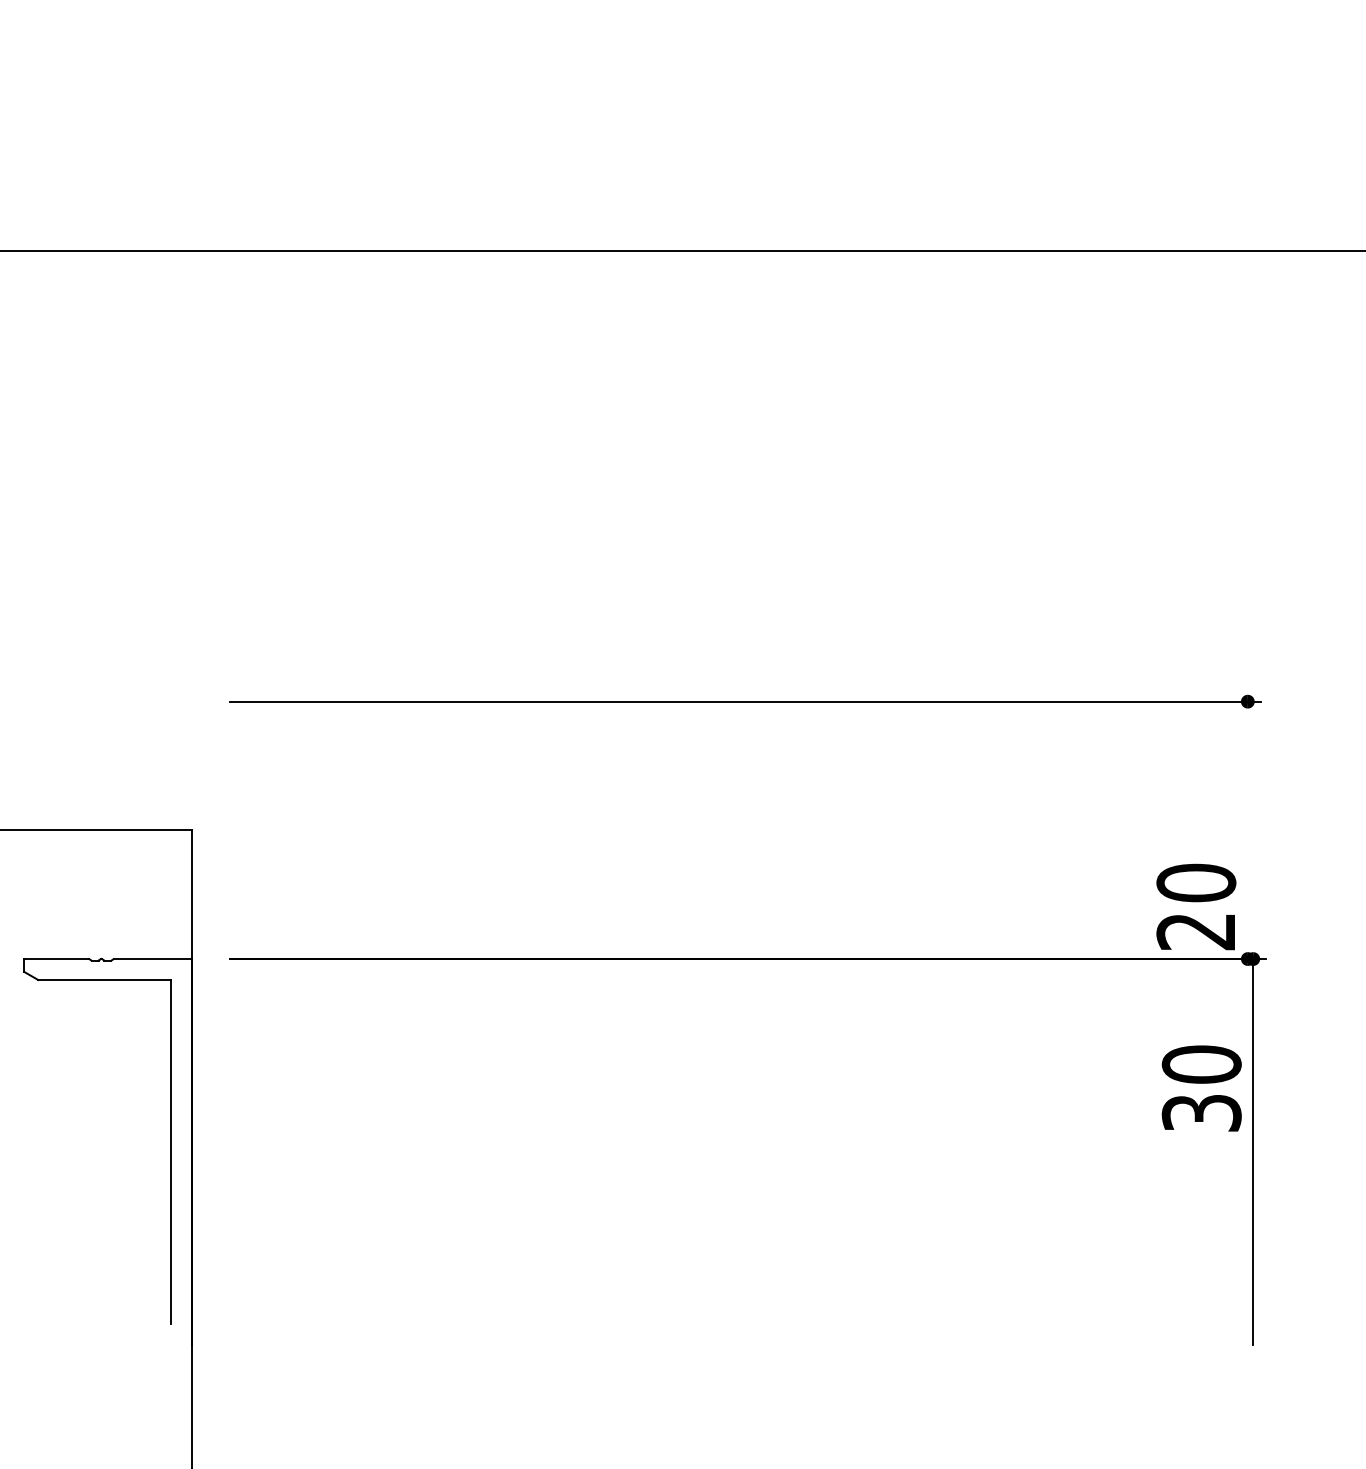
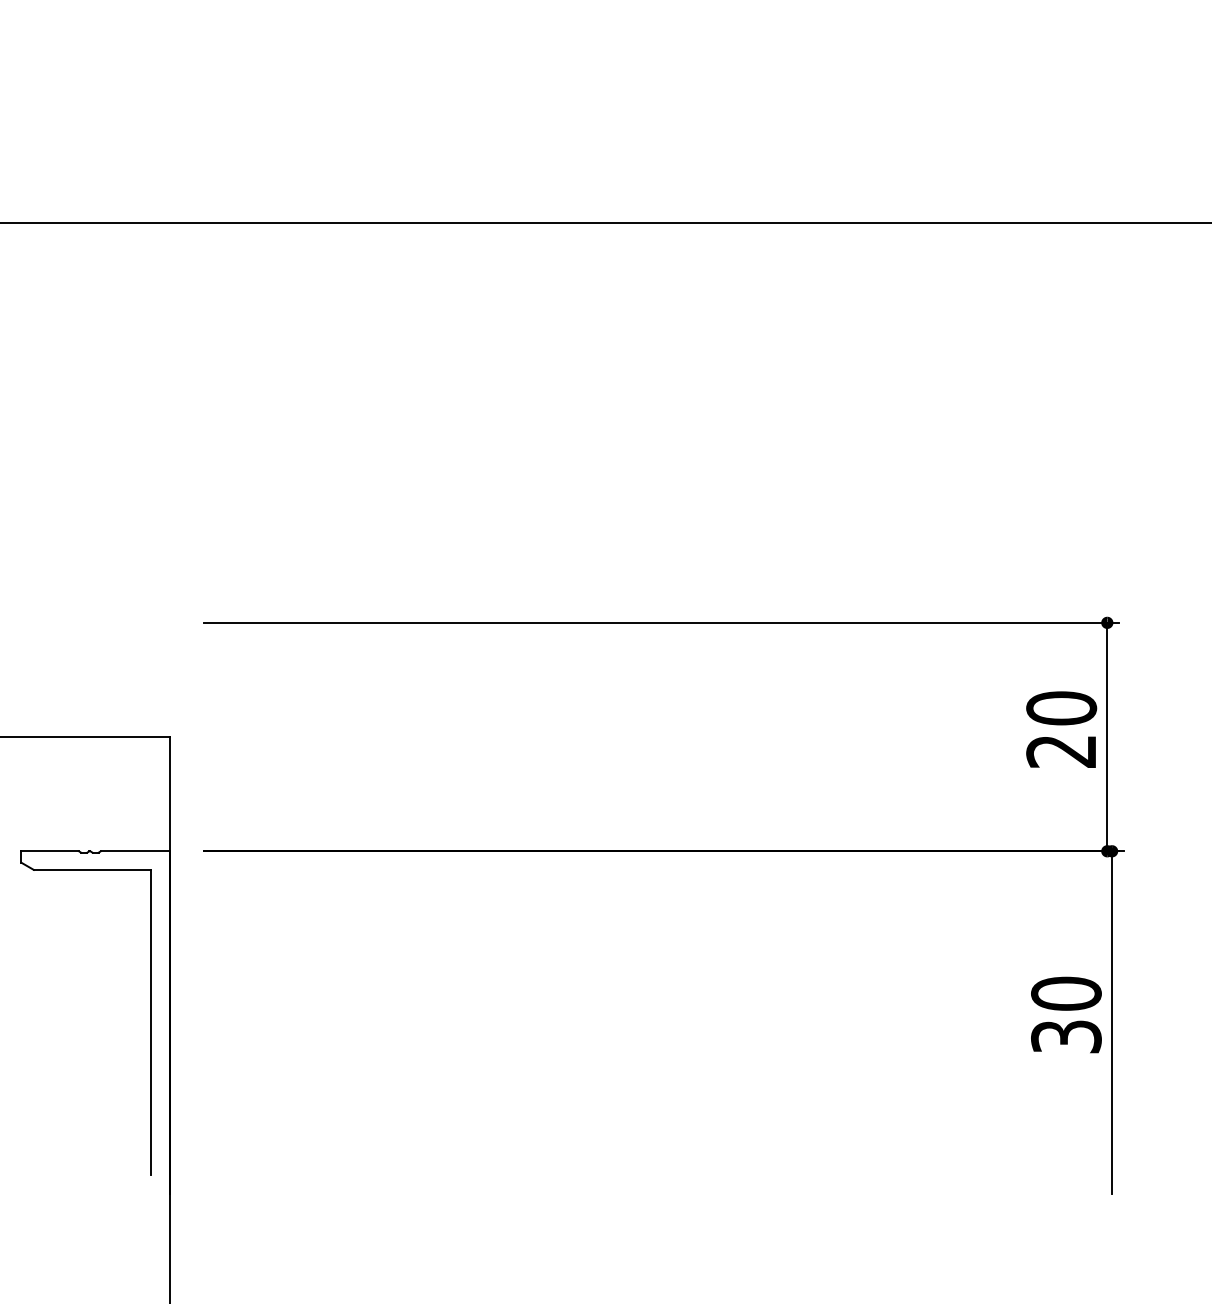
line: (1247, 830) -> (1106, 737), added
text: (1196, 906) -> (1061, 729), moved
text: (1201, 1088) -> (1066, 1014), moved

